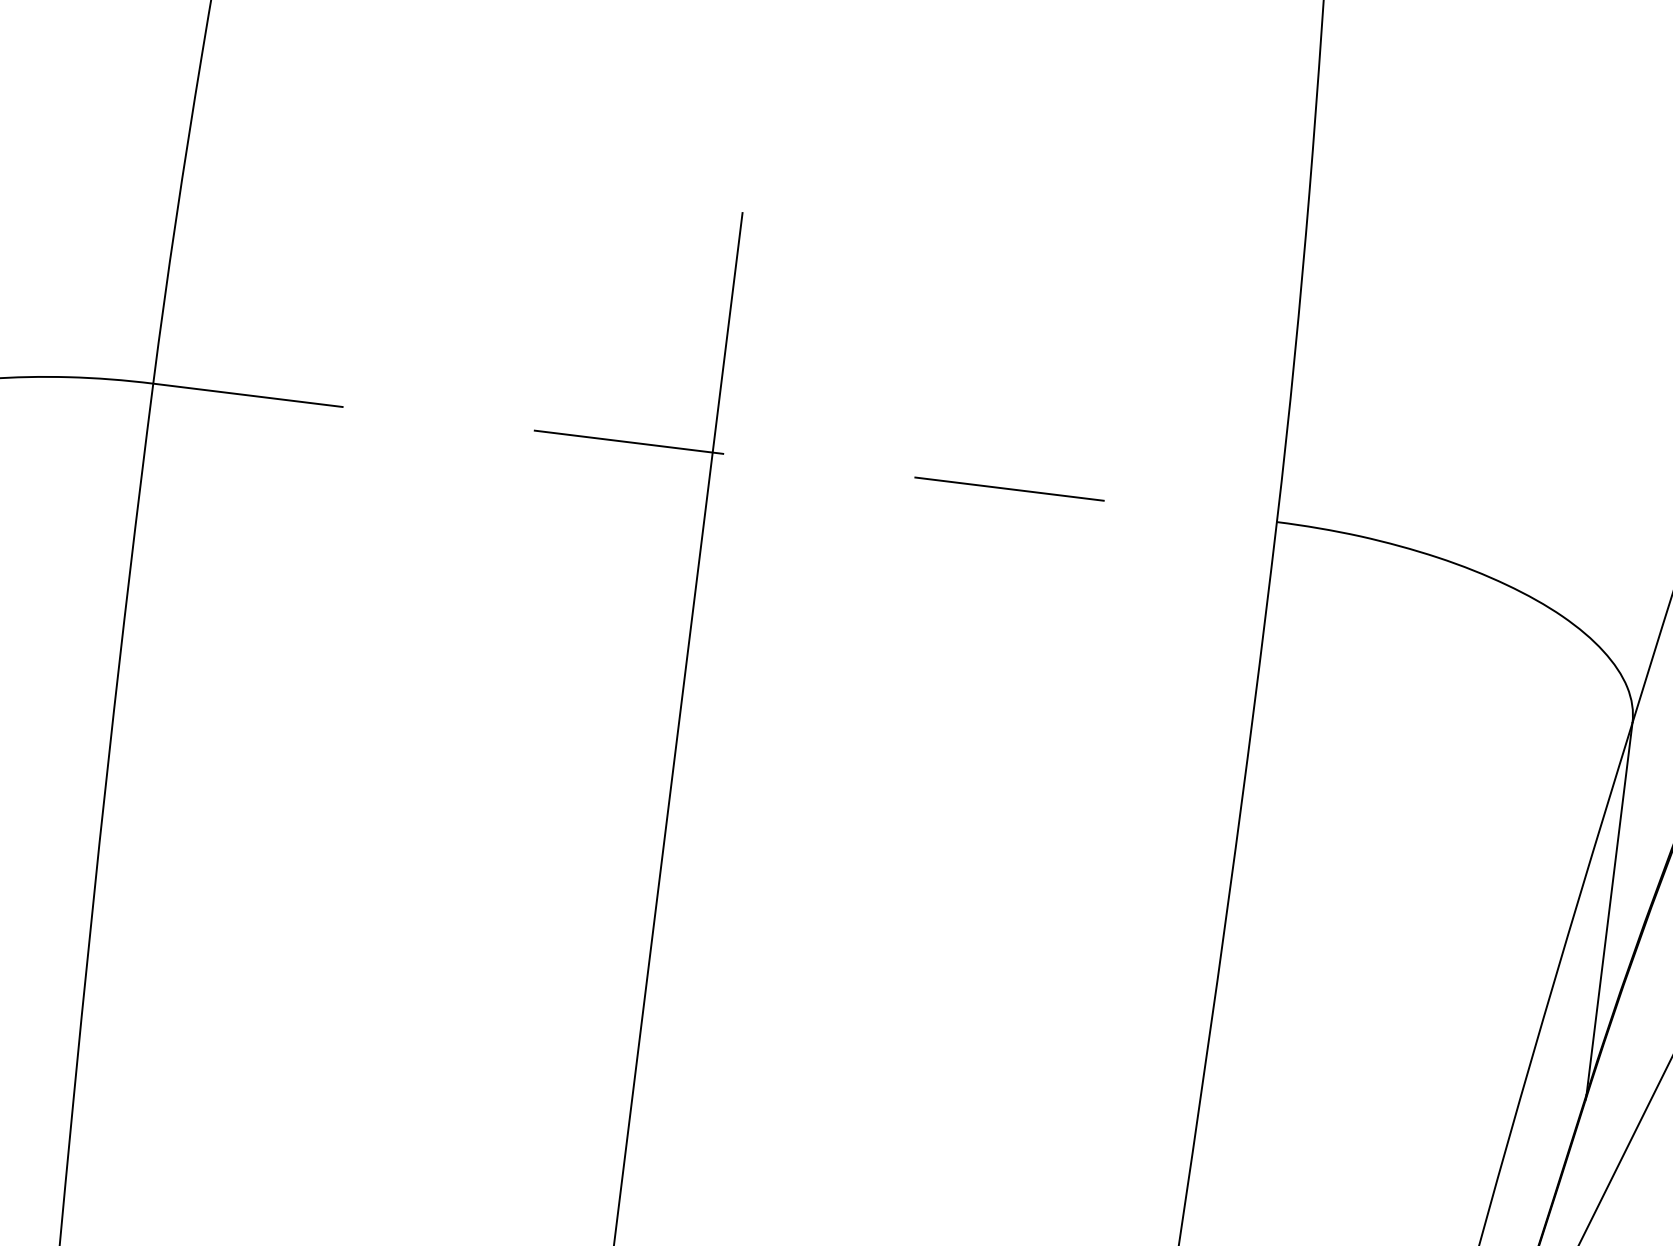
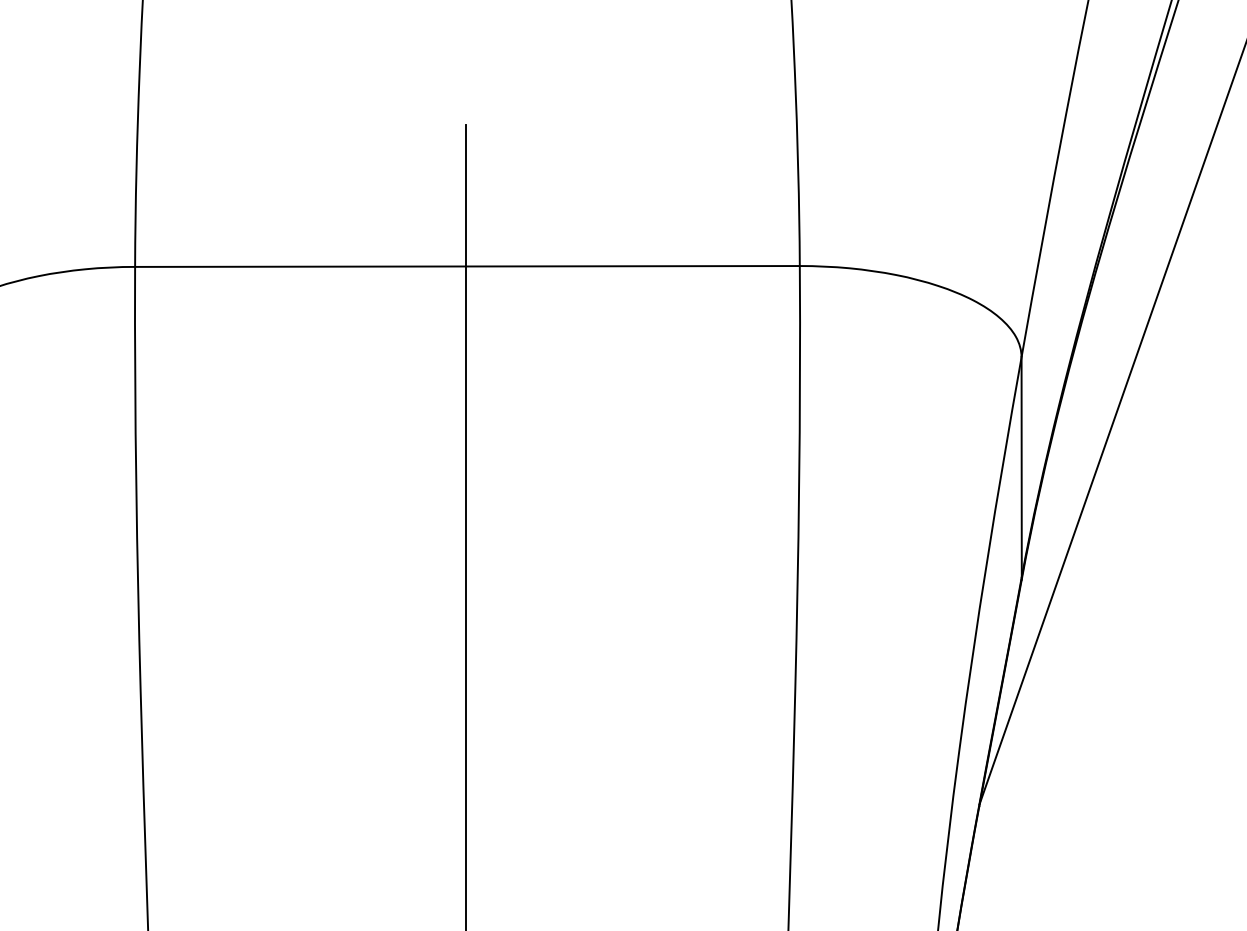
line: (715, 452) -> (467, 266), dashed -> solid

